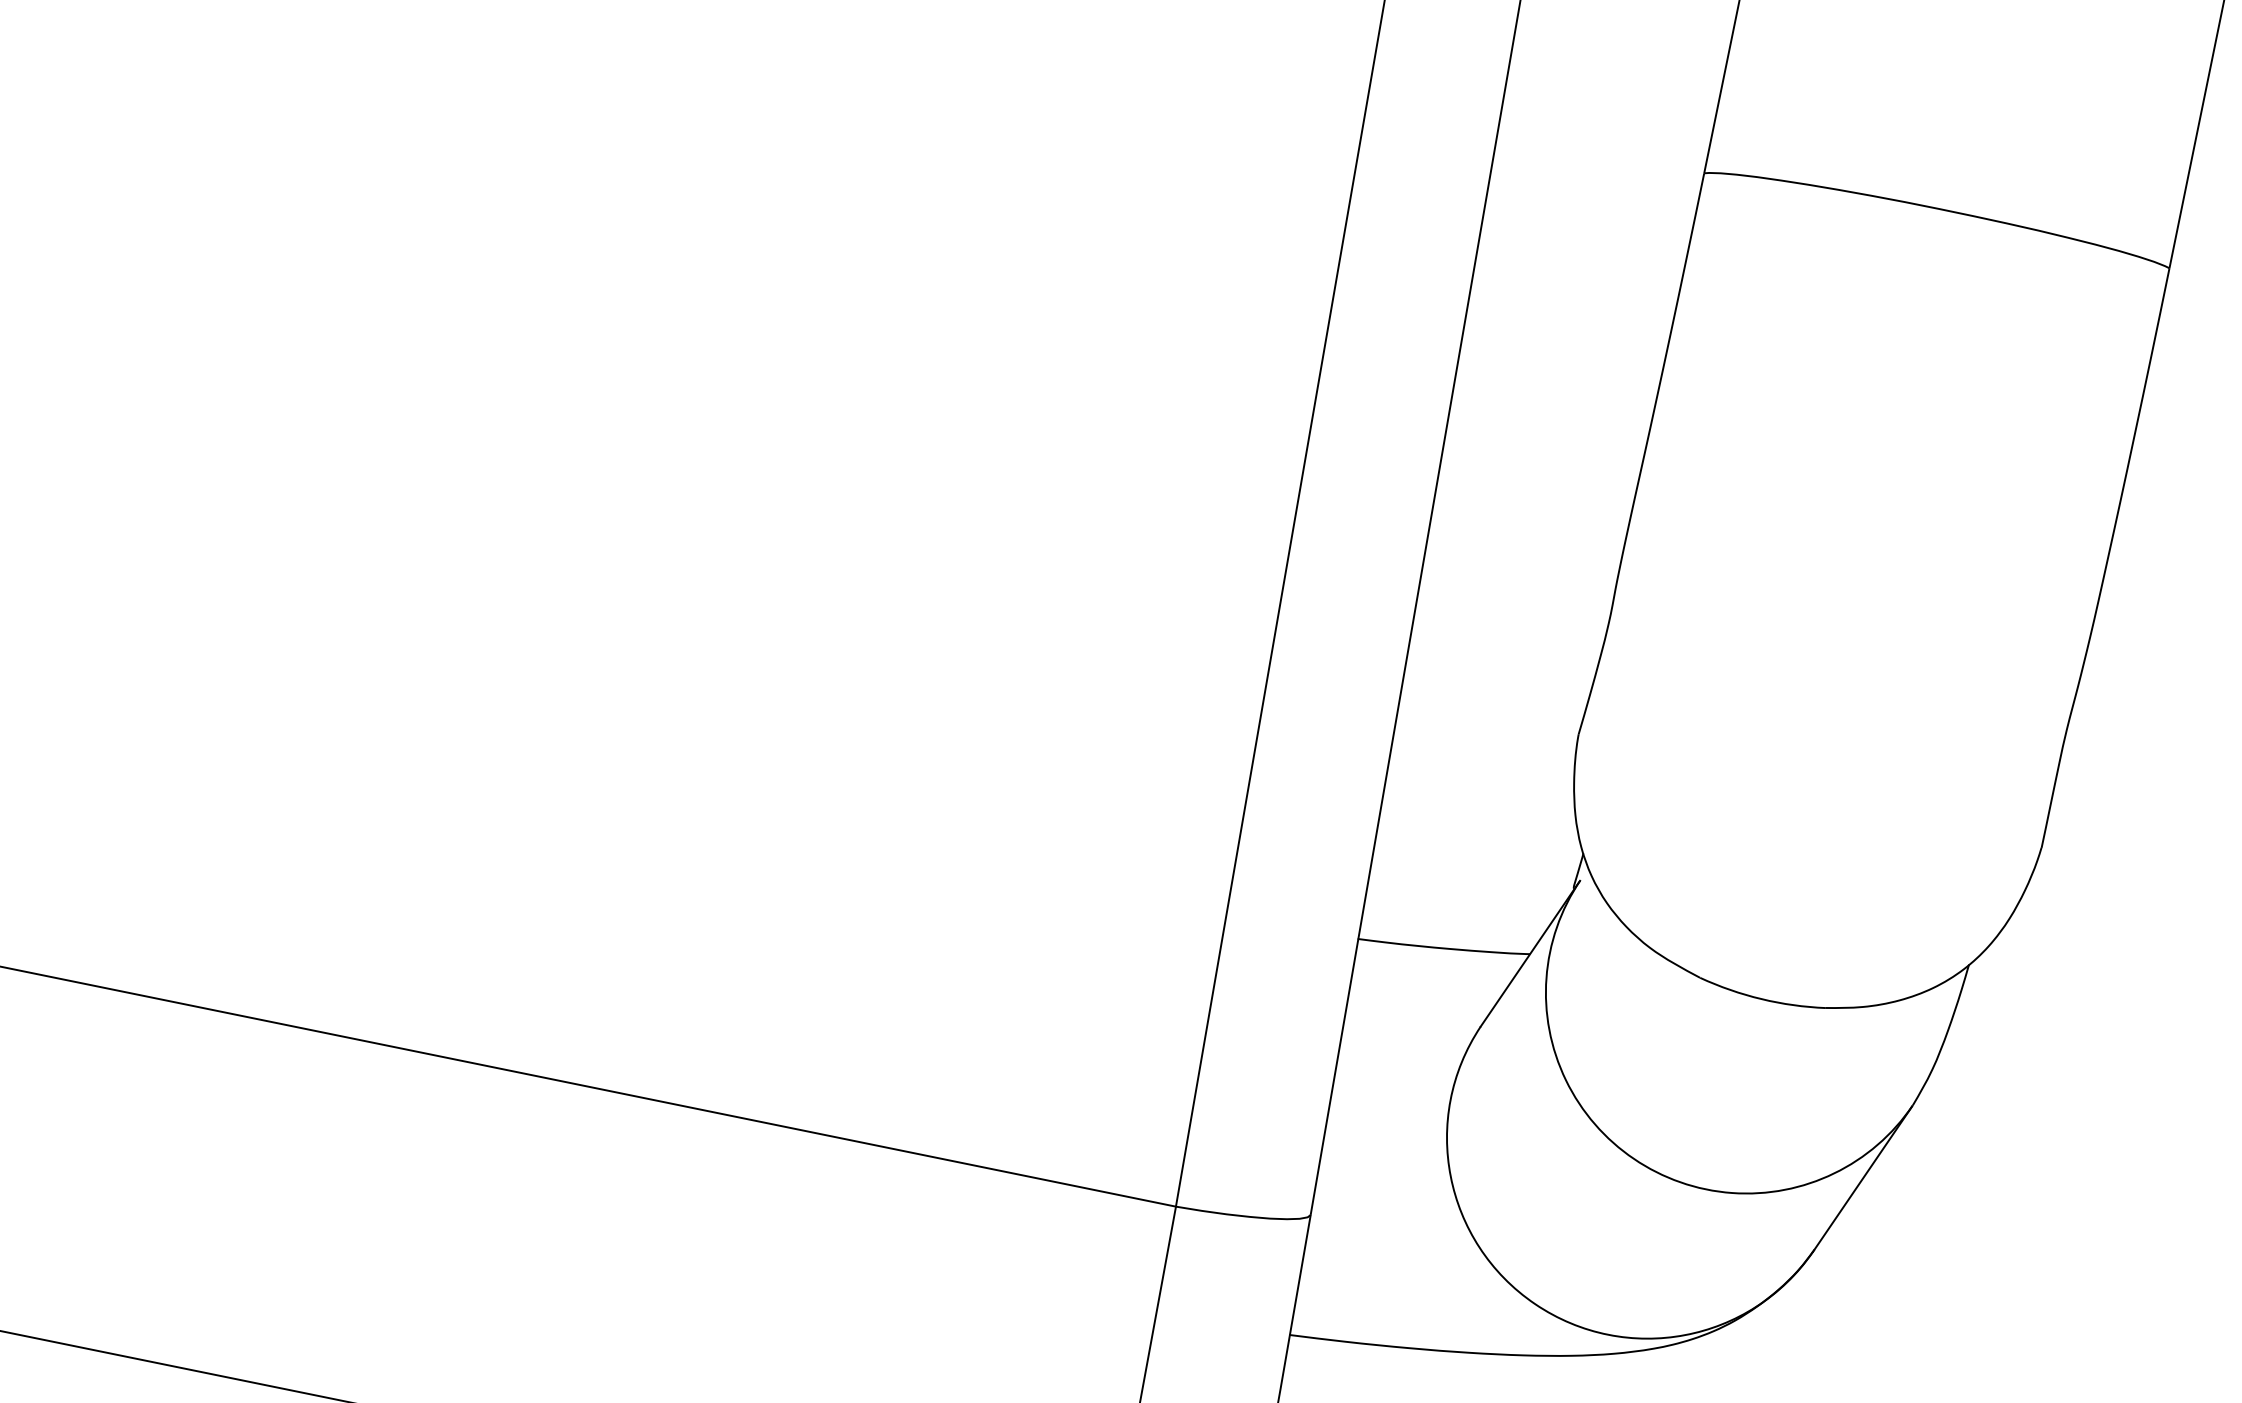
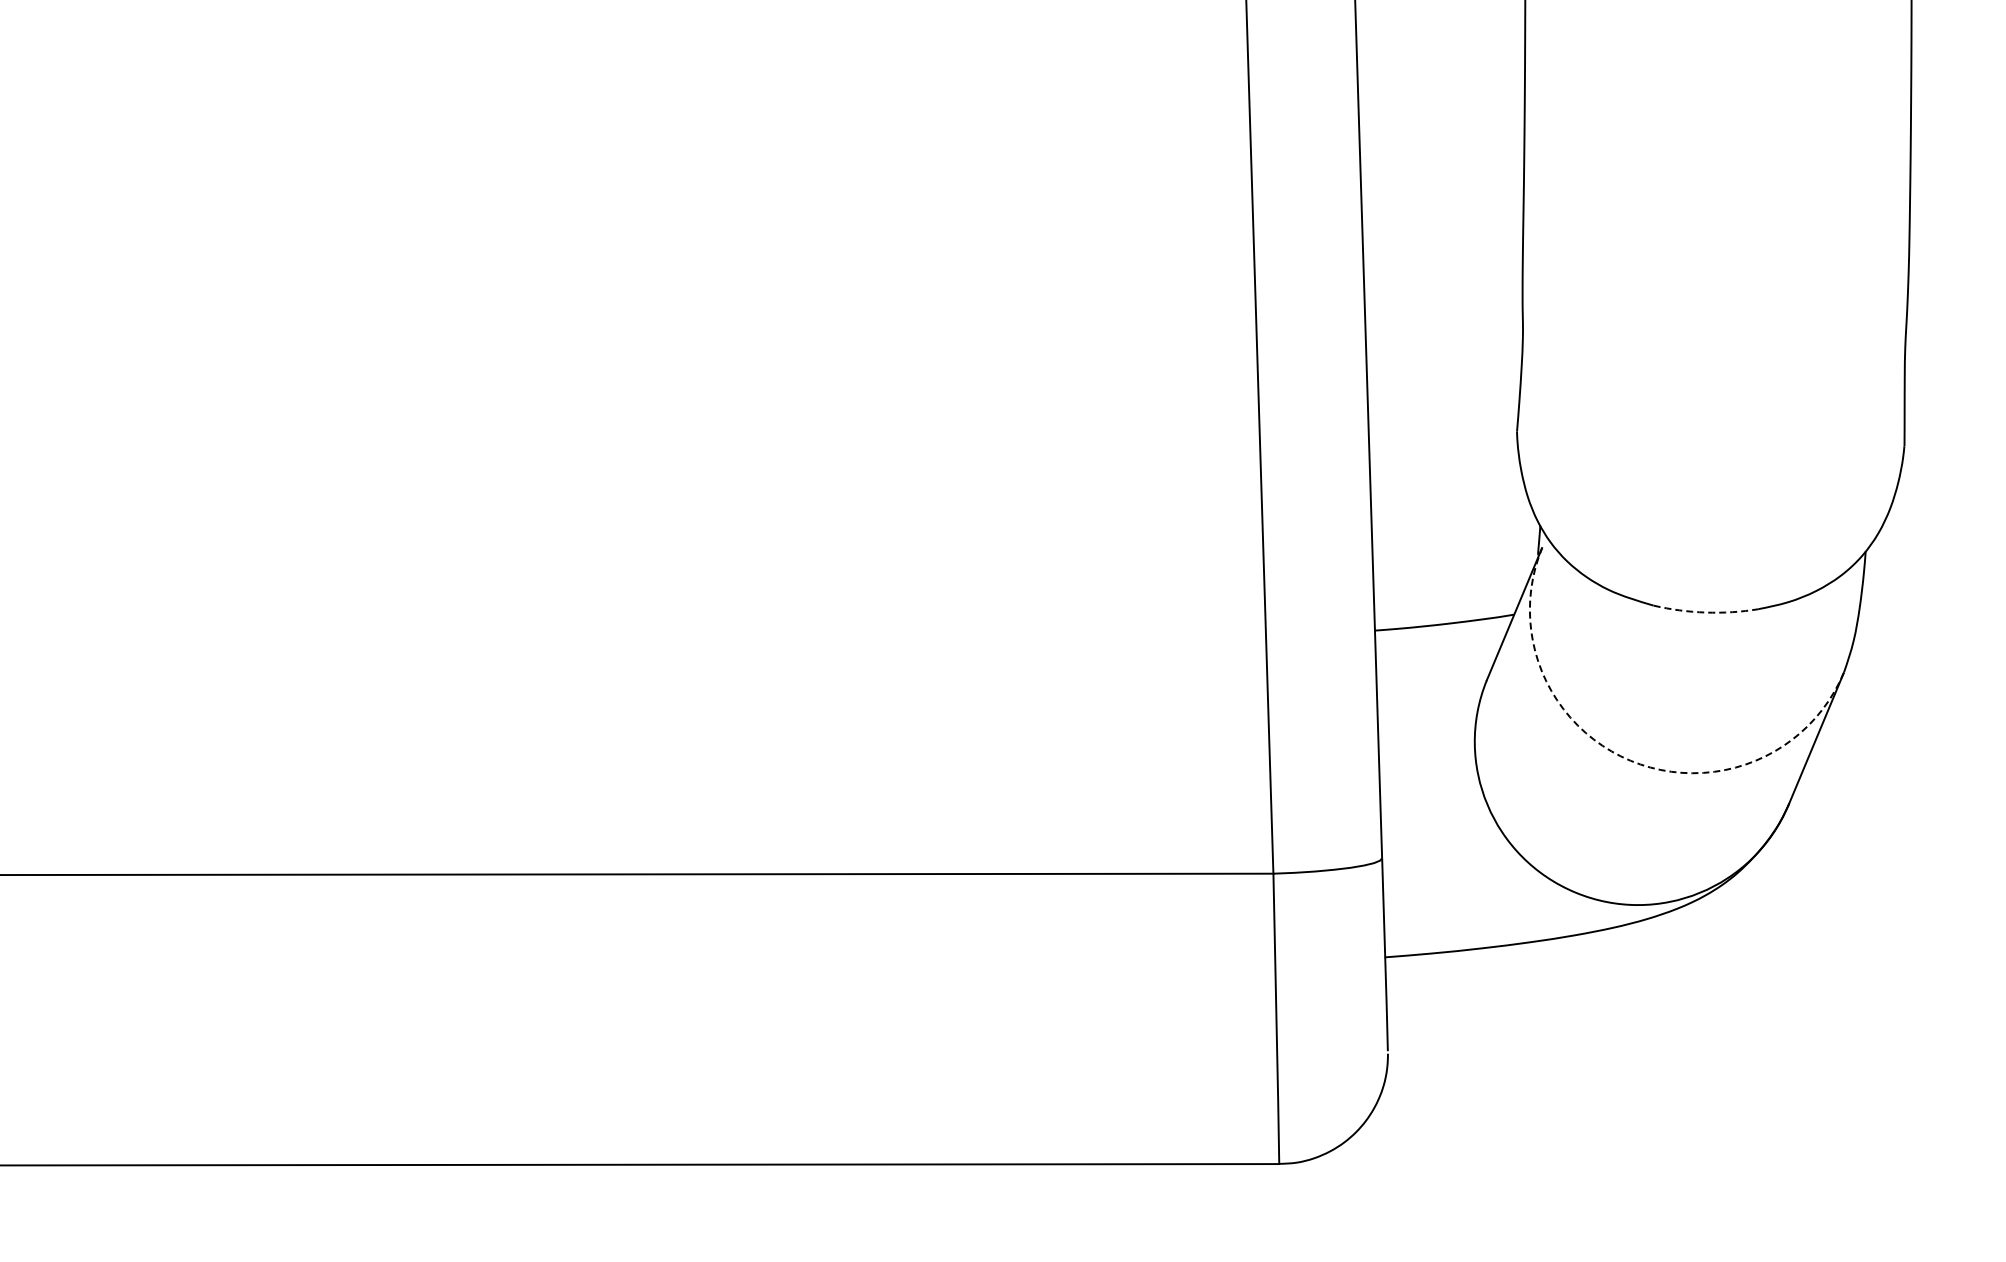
arc: (1762, 999) -> (1706, 612), solid -> dashed
arc: (1633, 1158) -> (1630, 760), solid -> dashed

